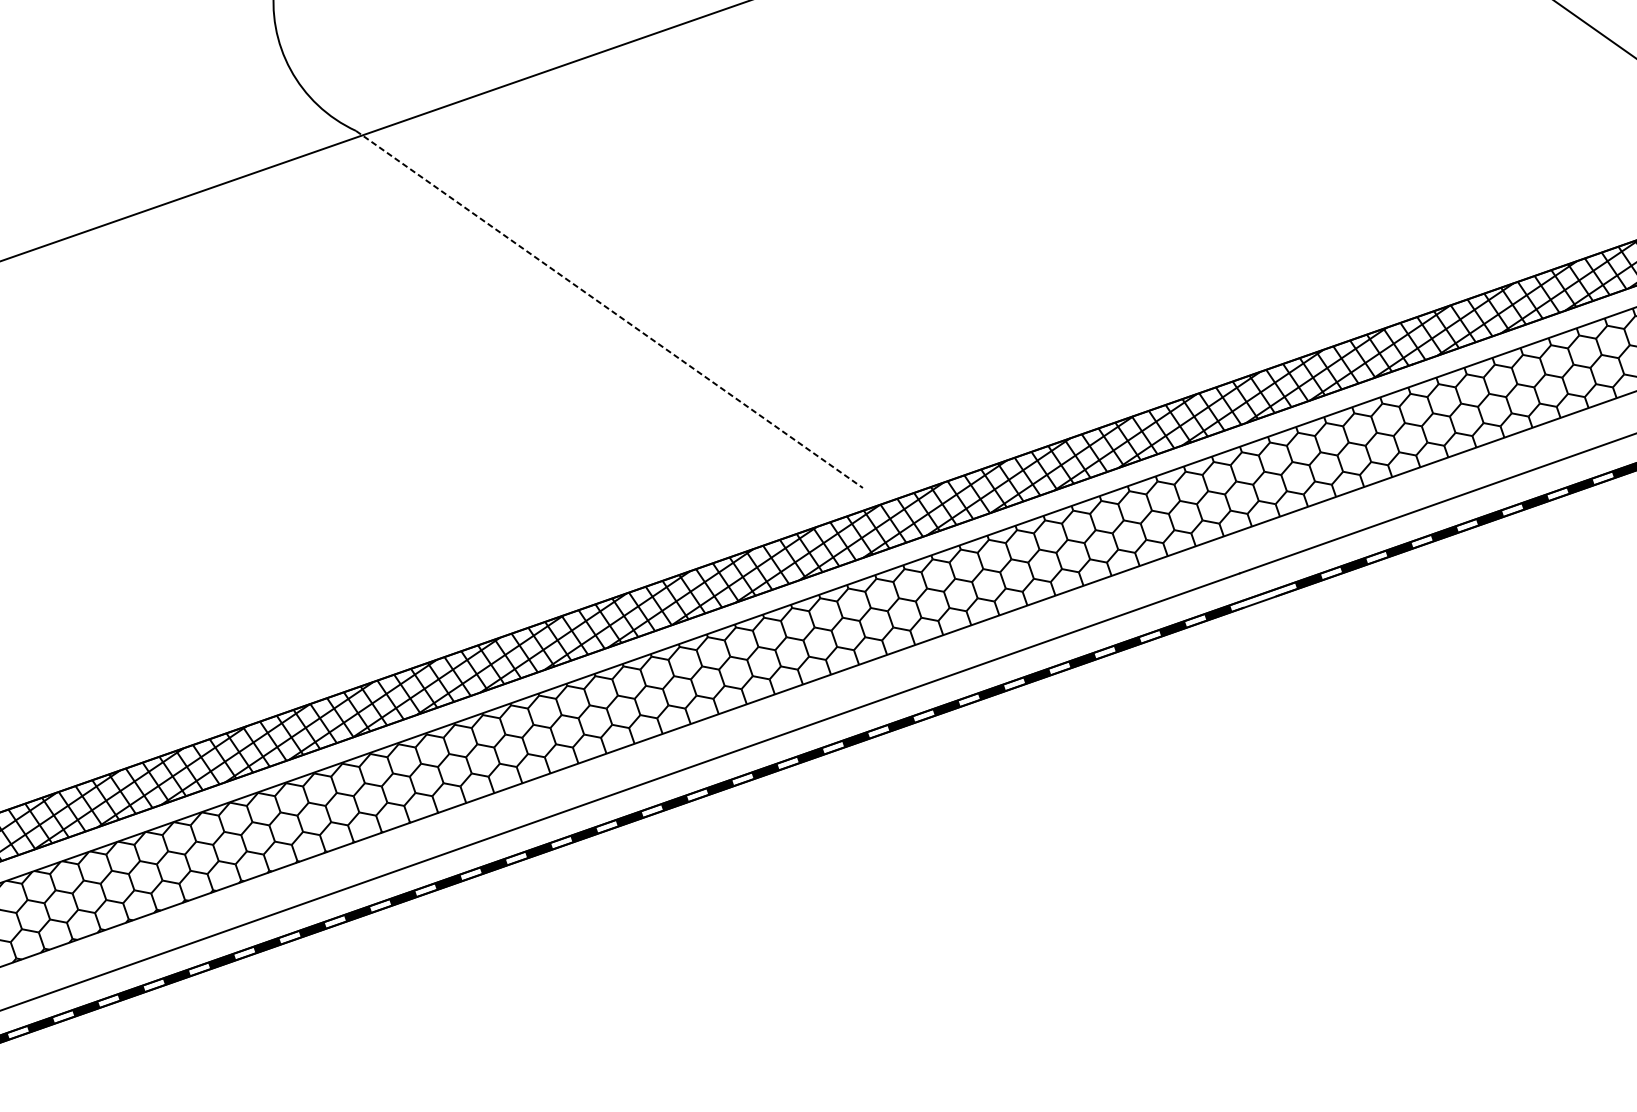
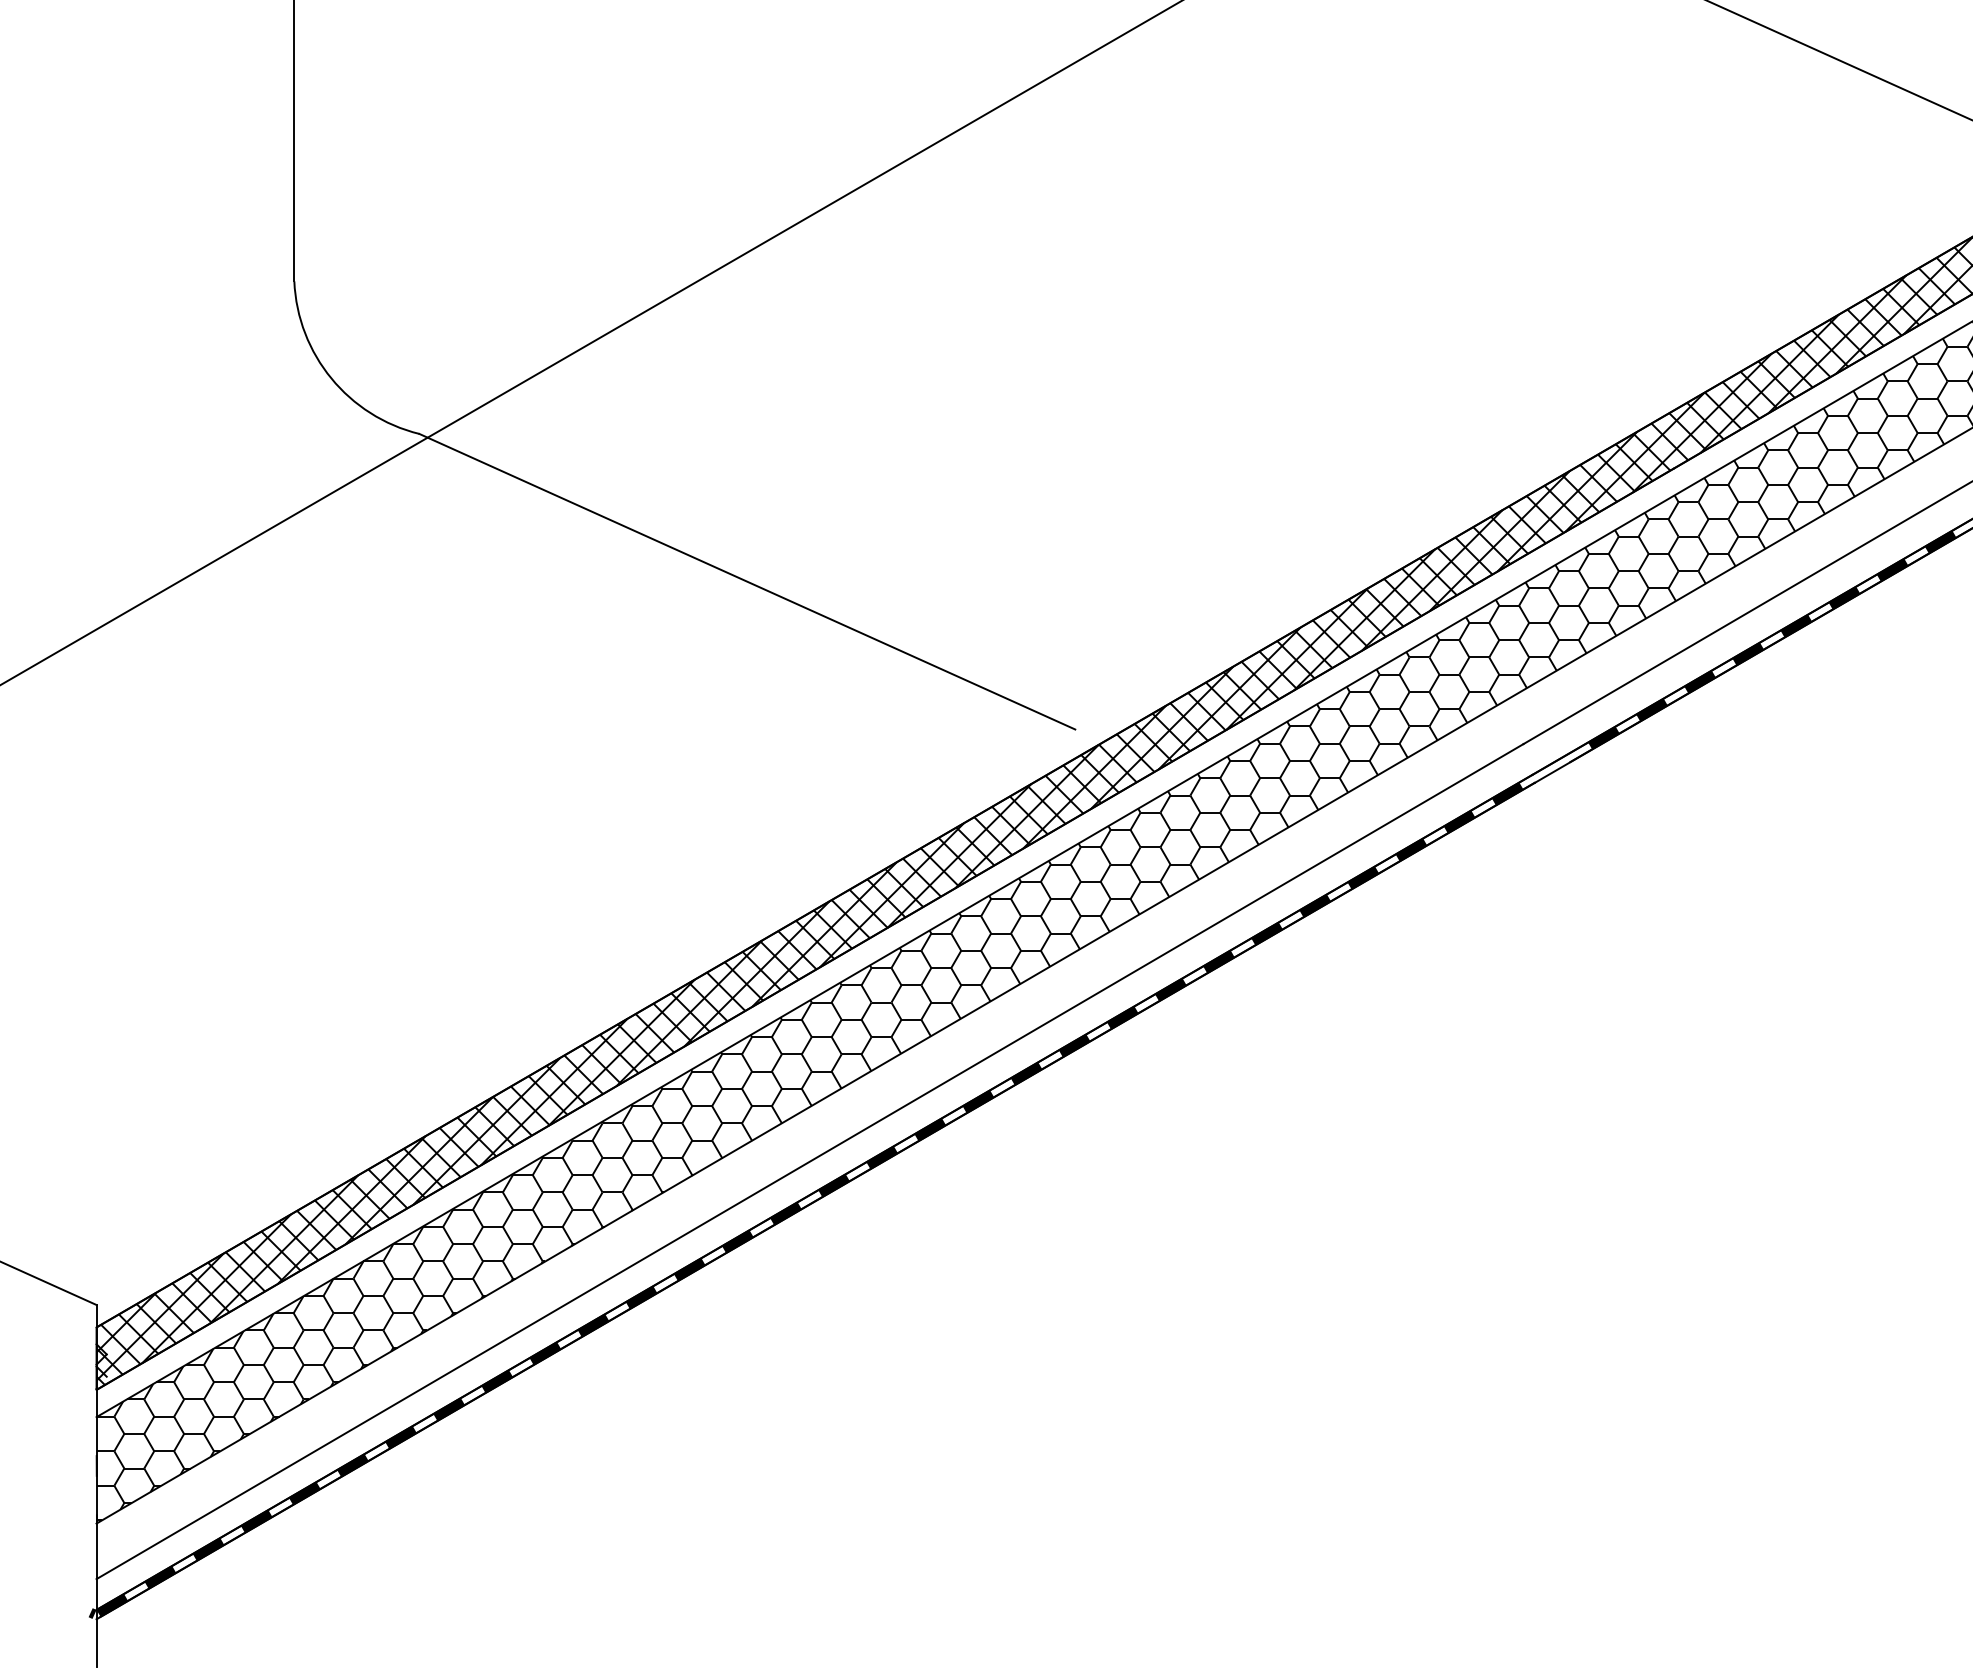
line: (609, 309) -> (747, 581), dashed -> solid

